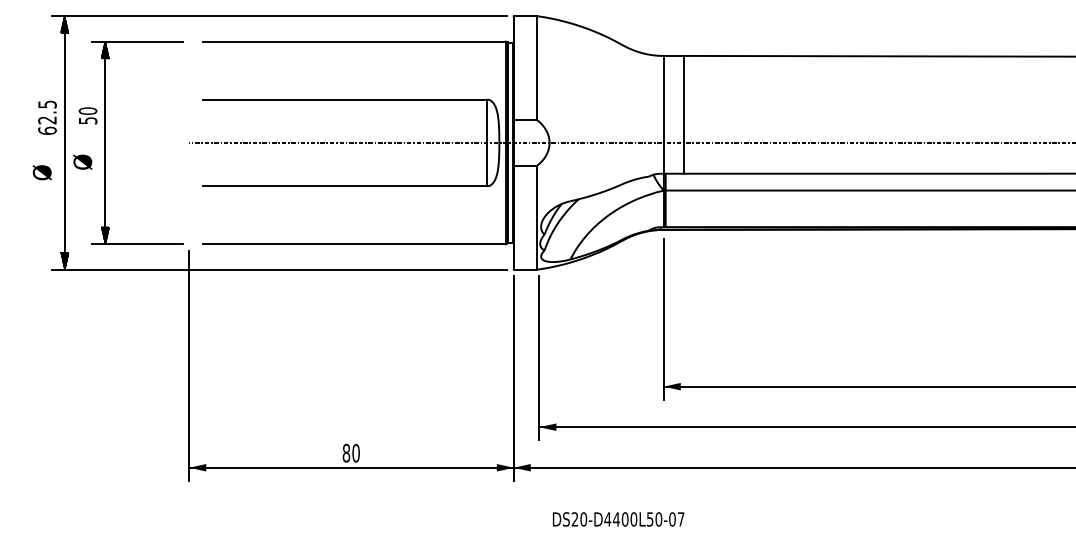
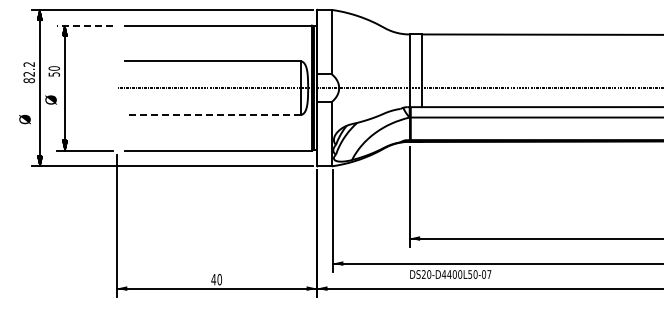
line: (137, 41) -> (84, 25), solid -> dashed
text: (46, 117) -> (28, 72), 62.5 -> 82.2
text: (41, 172) -> (24, 119), moved
line: (346, 185) -> (213, 114), solid -> dashed
text: (346, 452) -> (213, 279), 80 -> 40
text: (618, 519) -> (450, 274), moved

